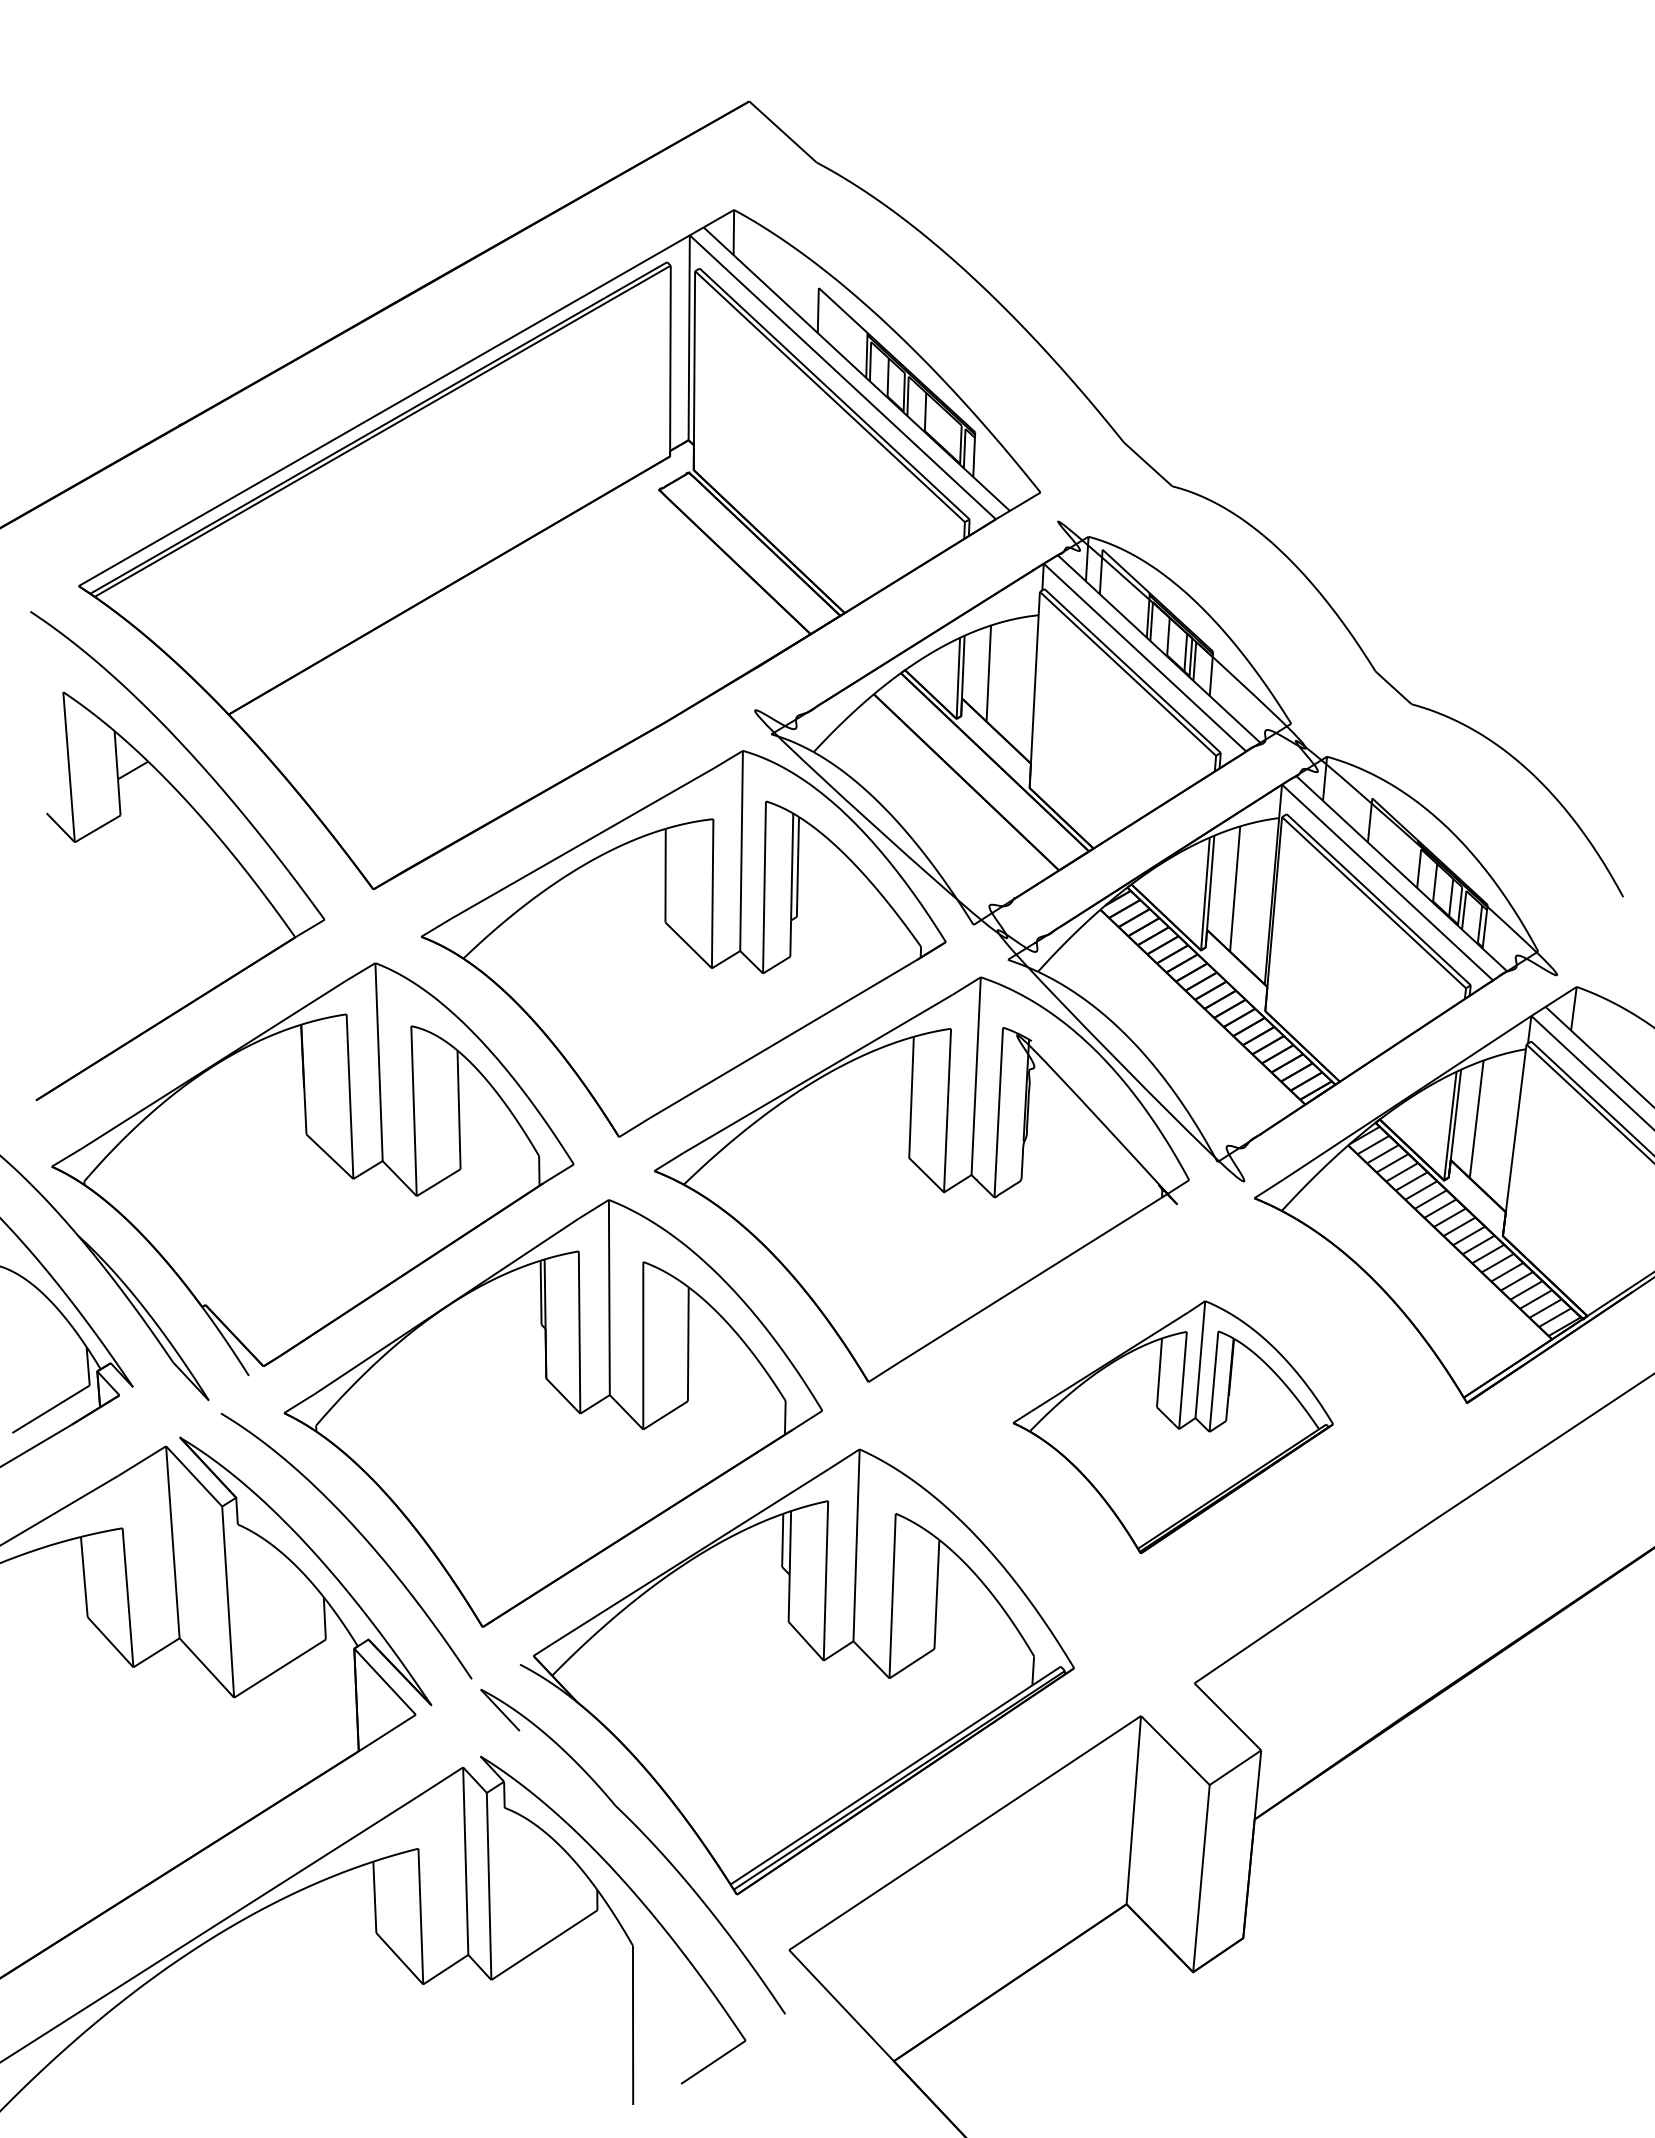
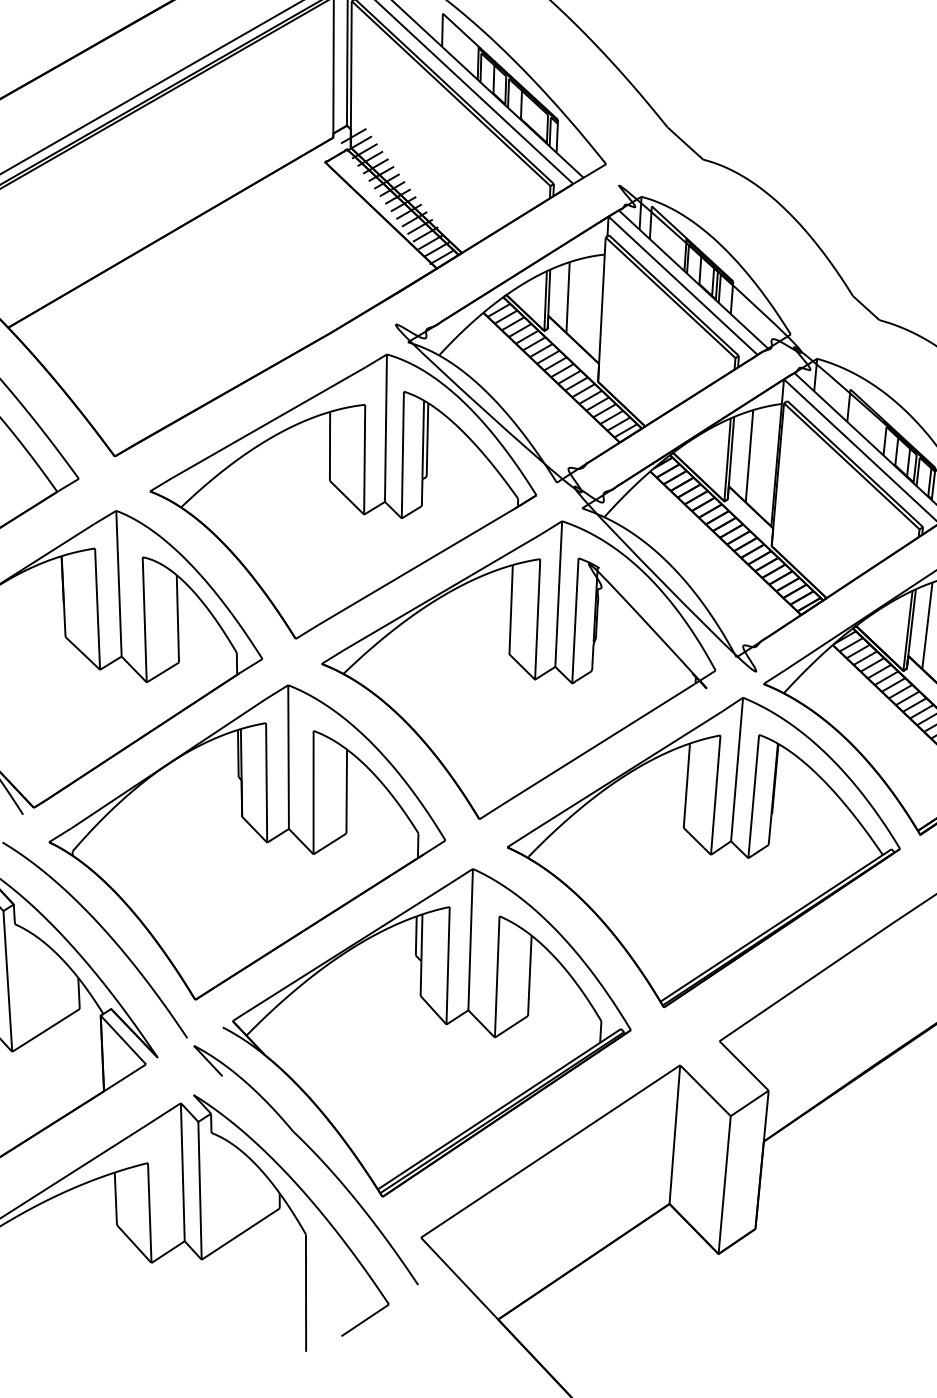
hatch: (757, 536) -> (397, 196), added
hatch: (980, 772) -> (561, 370), added
part: (1173, 1427) -> (704, 852), size x1.67

